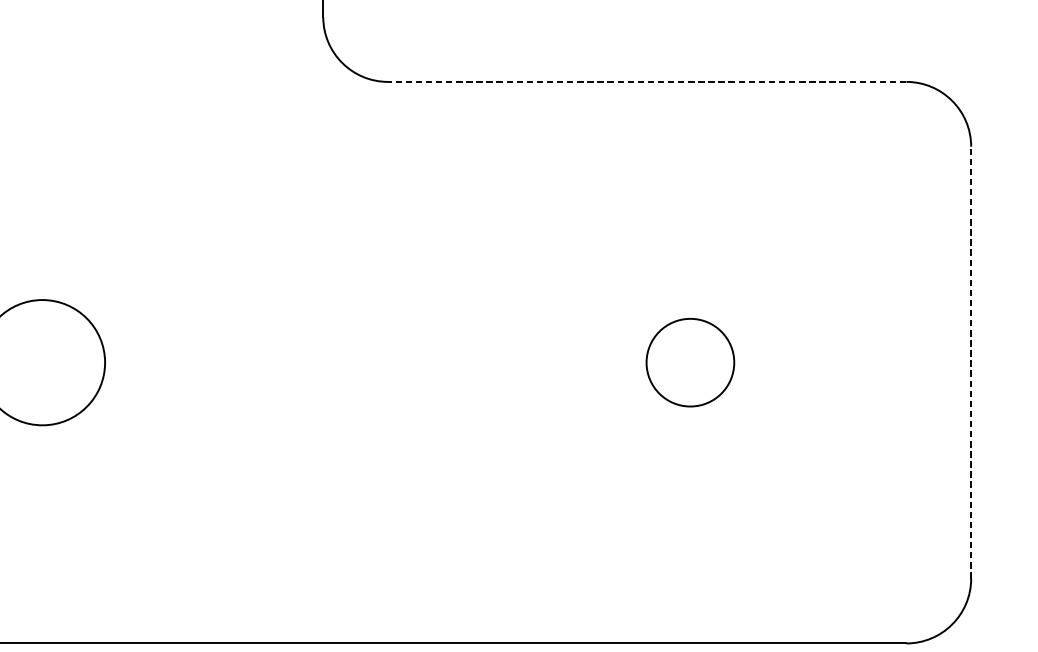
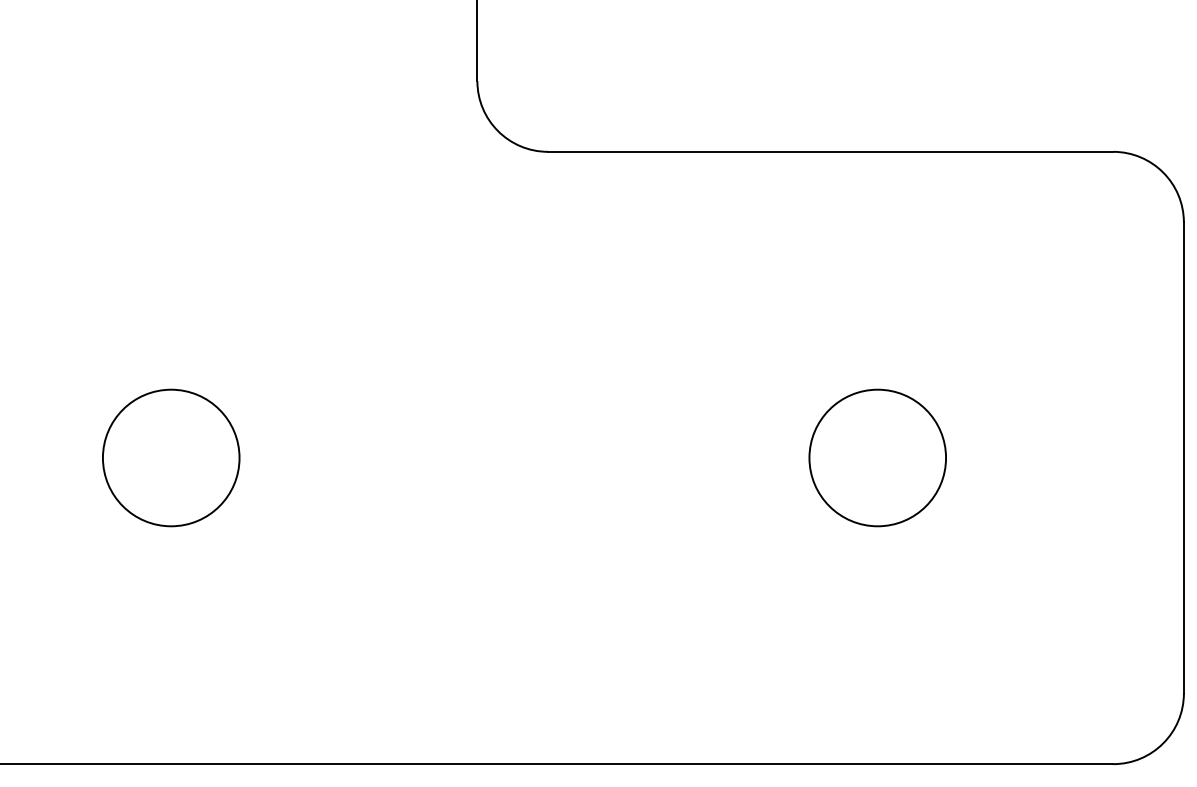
line: (647, 81) -> (830, 151), dashed -> solid
circle: (690, 362) -> (877, 457), size x1.43
line: (970, 363) -> (1183, 458), dashed -> solid

